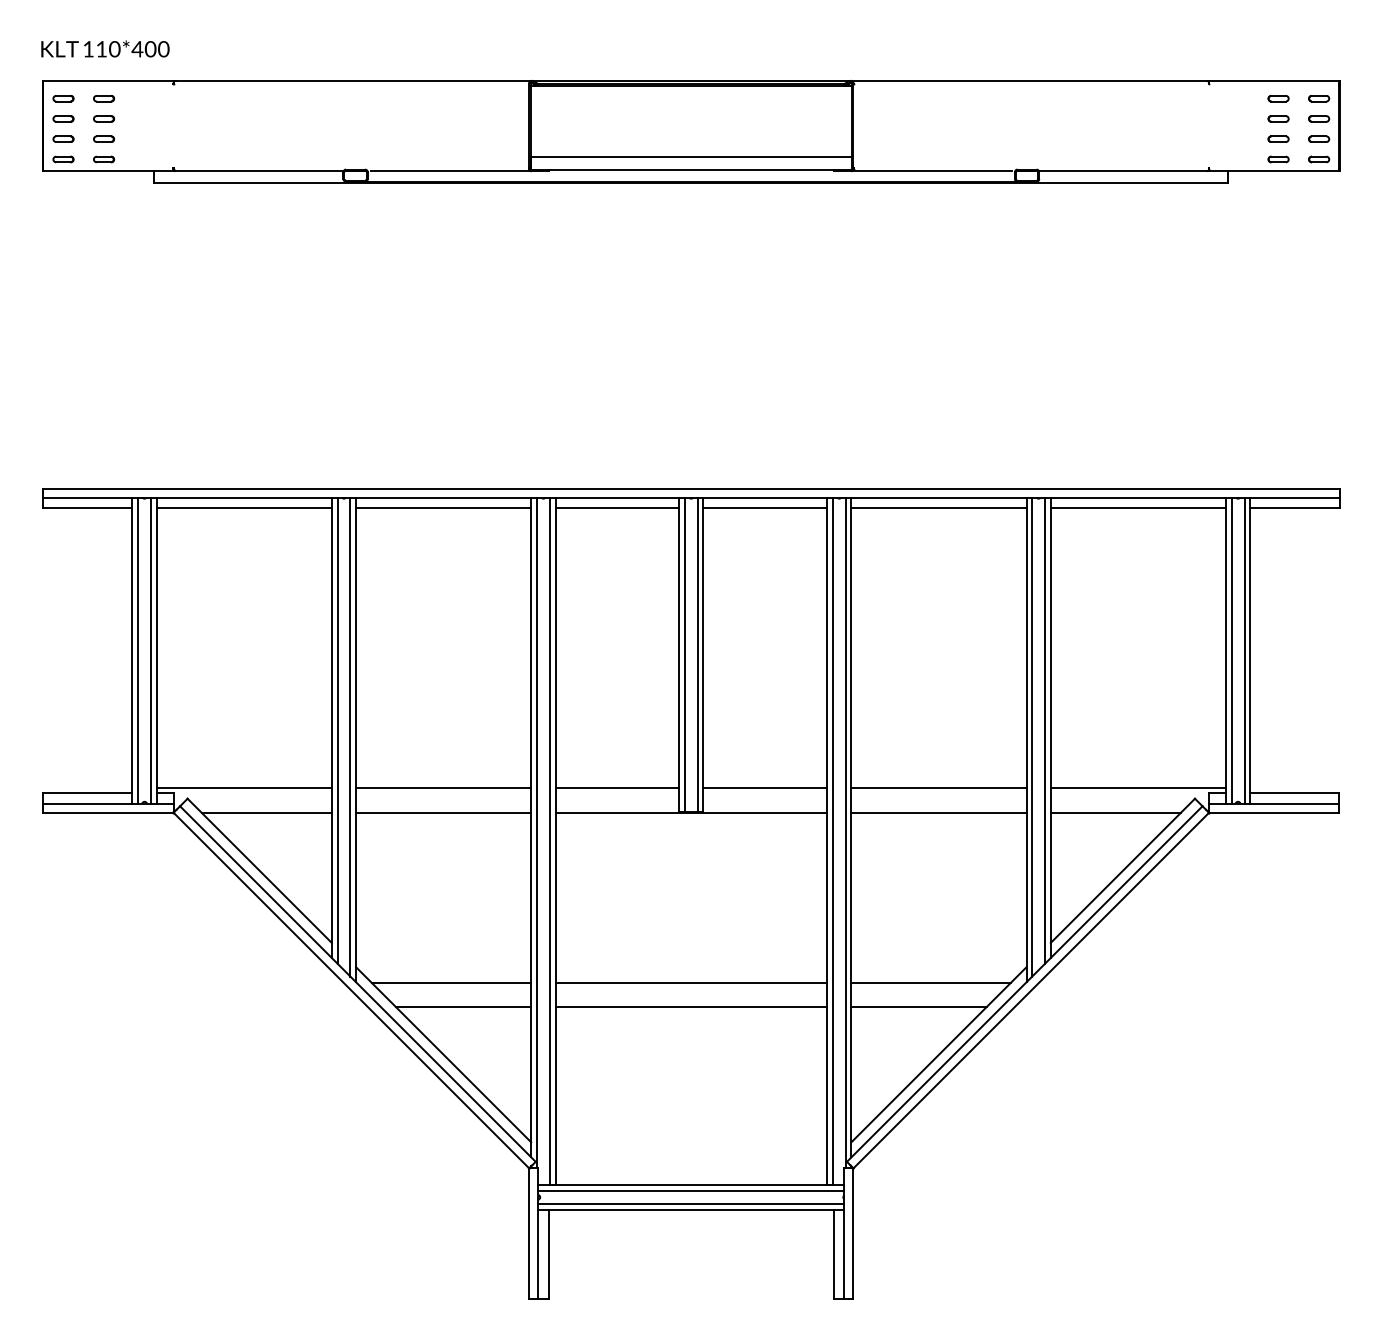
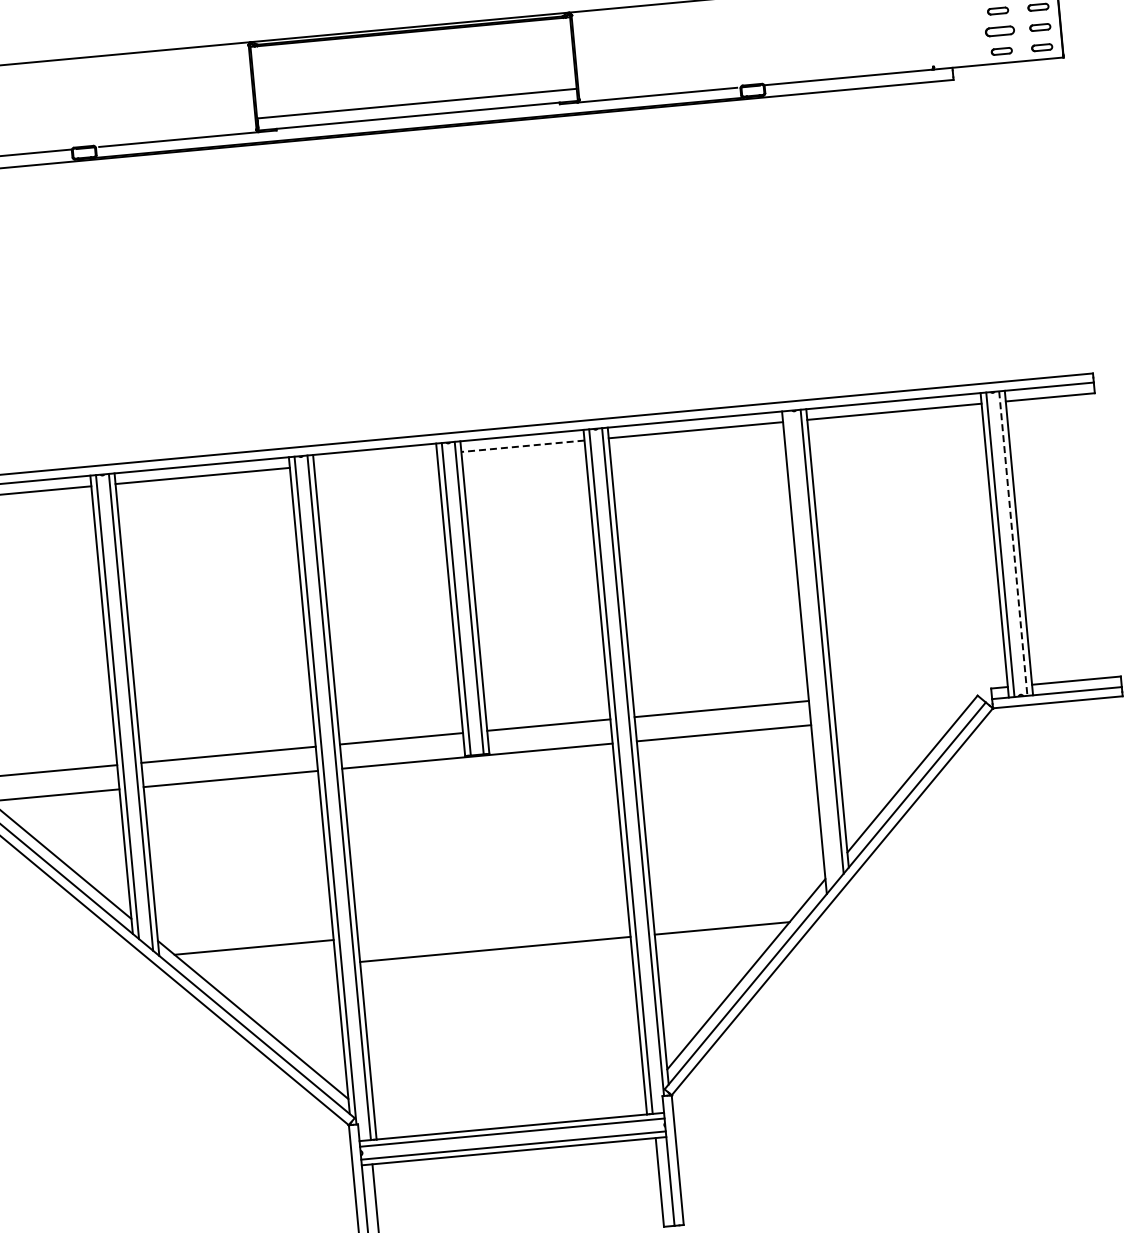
part: (1278, 138) -> (999, 30), size x1.4
line: (617, 508) -> (375, 460), removed
line: (765, 508) -> (523, 446), solid -> dashed
line: (1244, 650) -> (1013, 543), solid -> dashed
line: (1032, 736) -> (810, 648), removed
line: (1137, 788) -> (919, 690), removed
line: (1115, 812) -> (899, 716), removed
line: (691, 982) -> (493, 925), removed
line: (931, 982) -> (732, 902), removed
line: (463, 1006) -> (268, 970), removed

